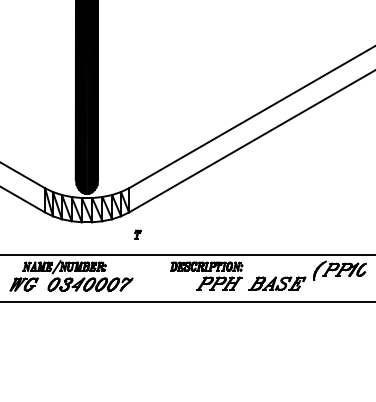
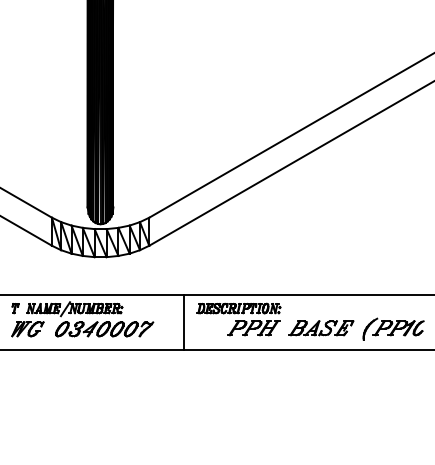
part: (137, 234) -> (15, 308), moved
part: (339, 270) -> (393, 328), moved
line: (158, 277) -> (183, 321), added

